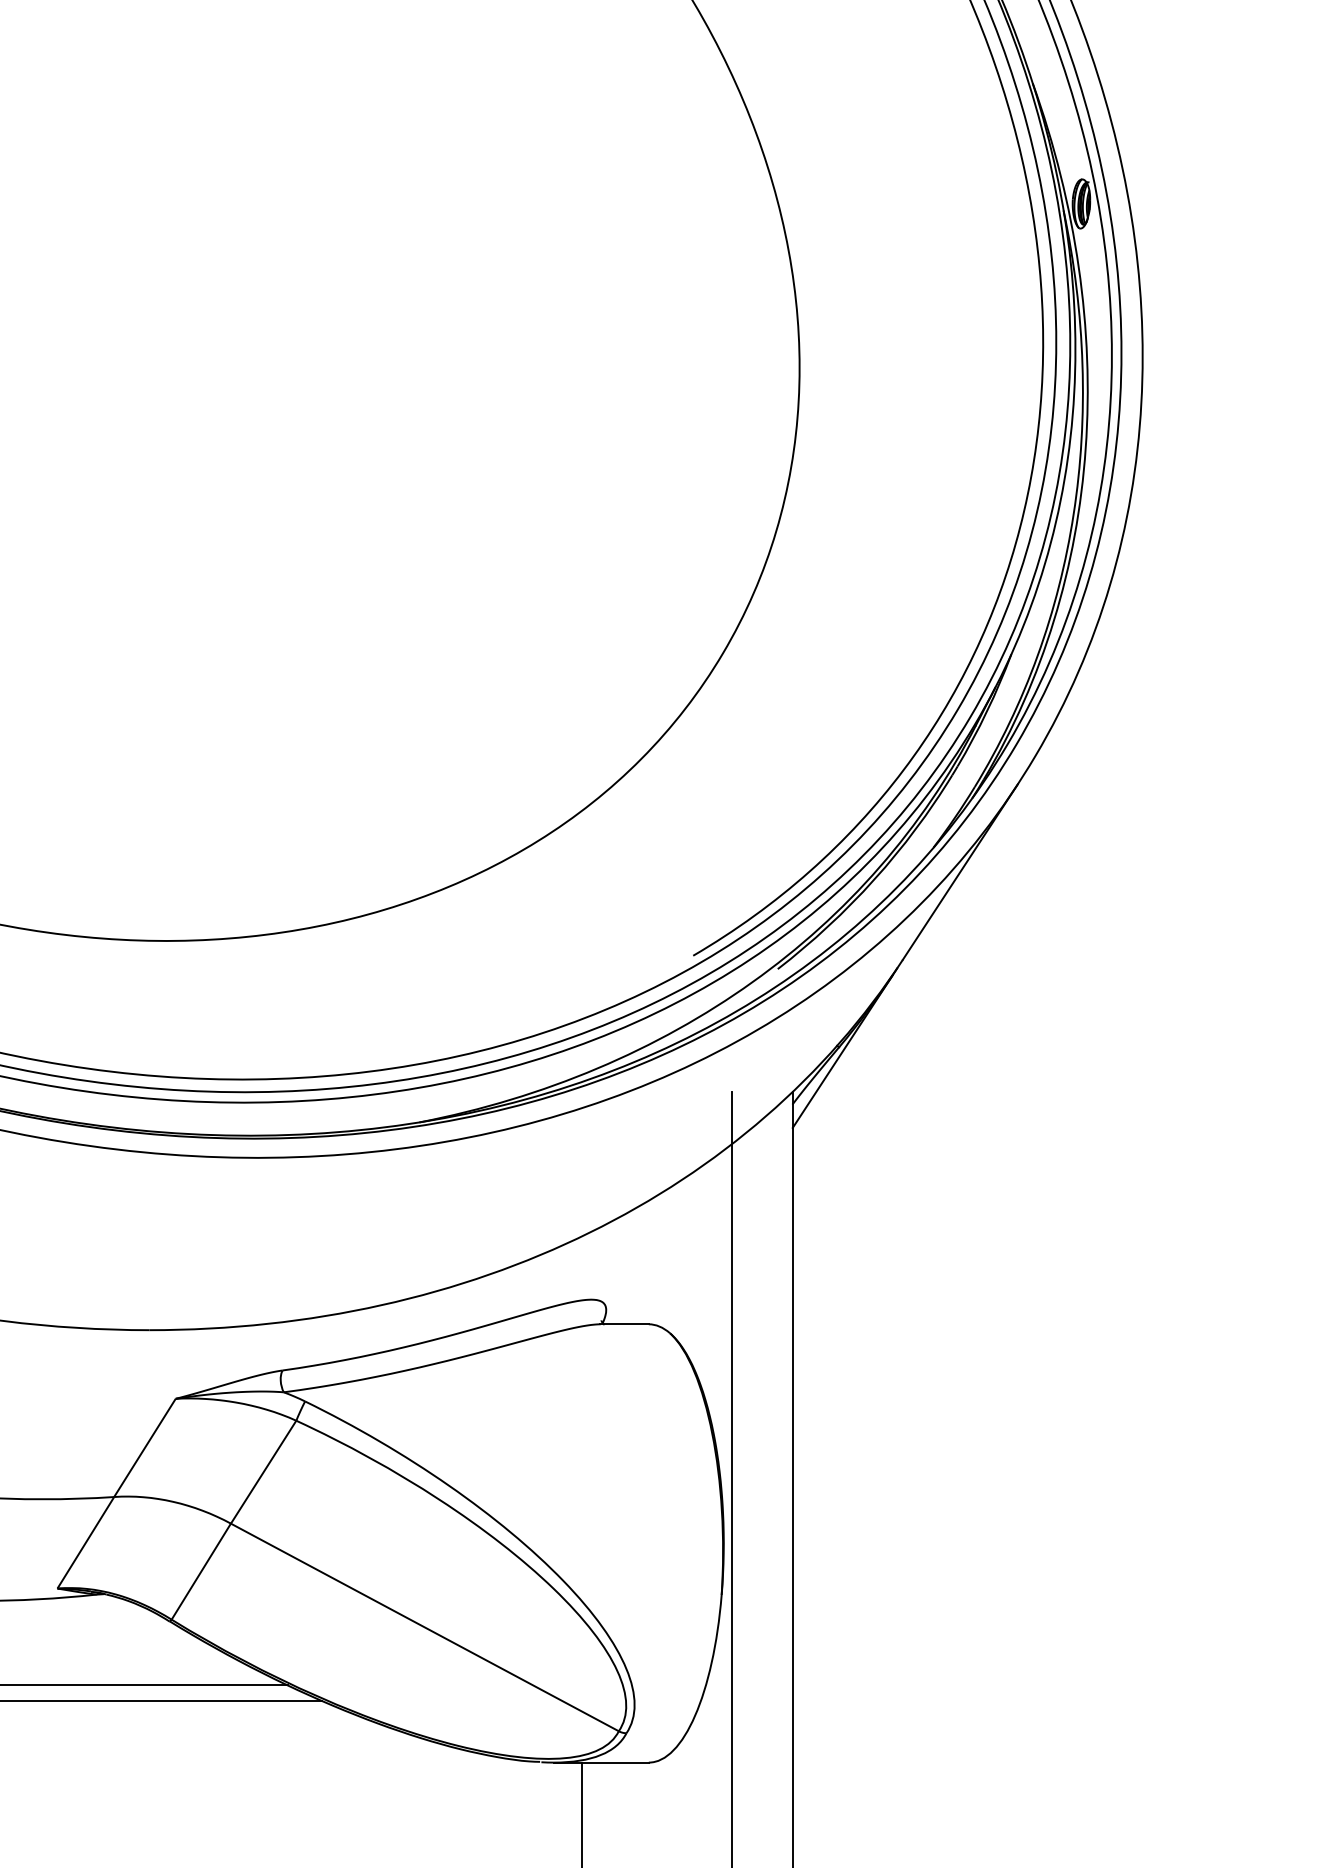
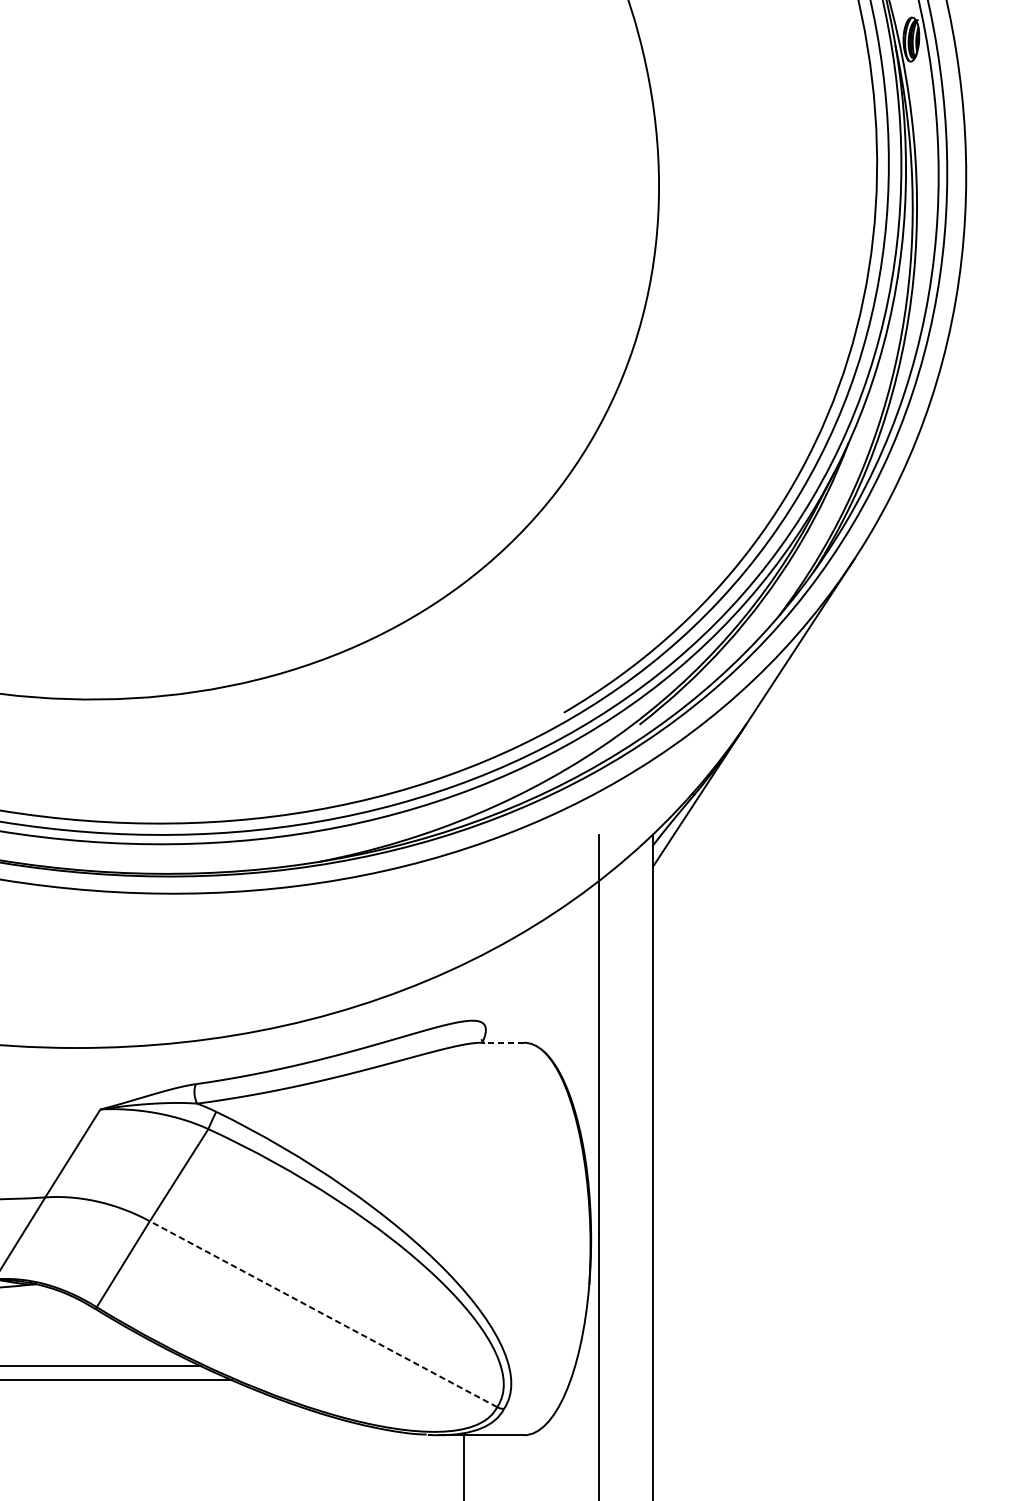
line: (624, 1324) -> (502, 1042), solid -> dashed
line: (424, 1627) -> (323, 1314), solid -> dashed

